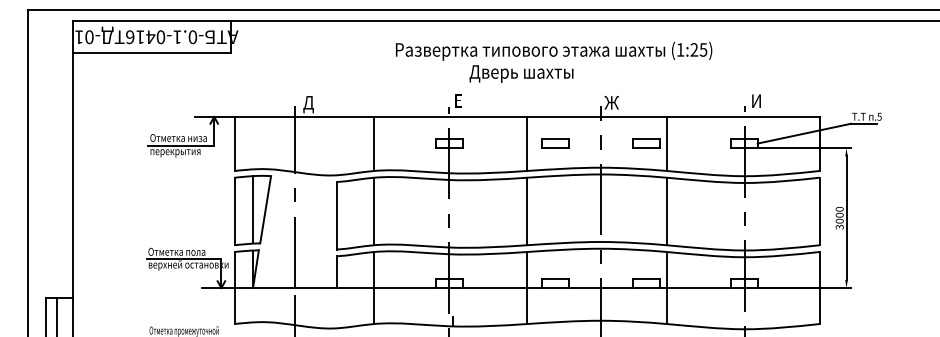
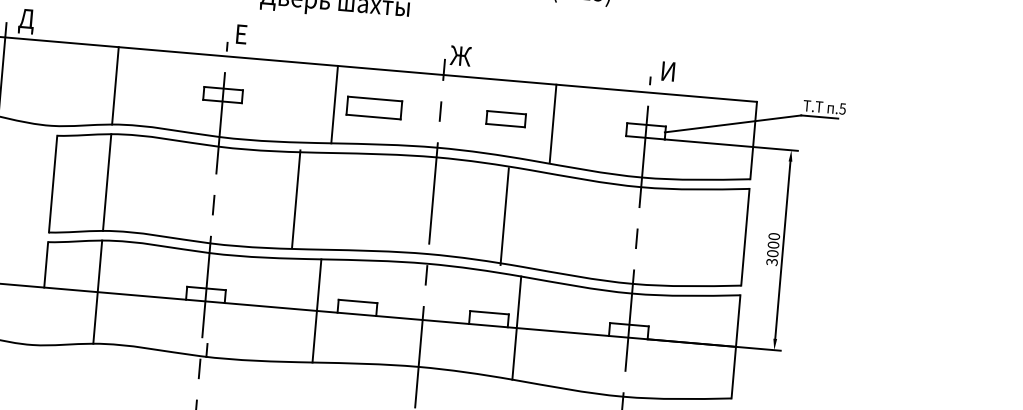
part: (555, 143) -> (375, 107), size x1.4
line: (666, 143) -> (552, 122), moved
line: (527, 211) -> (296, 198), moved
line: (666, 211) -> (504, 216), moved

